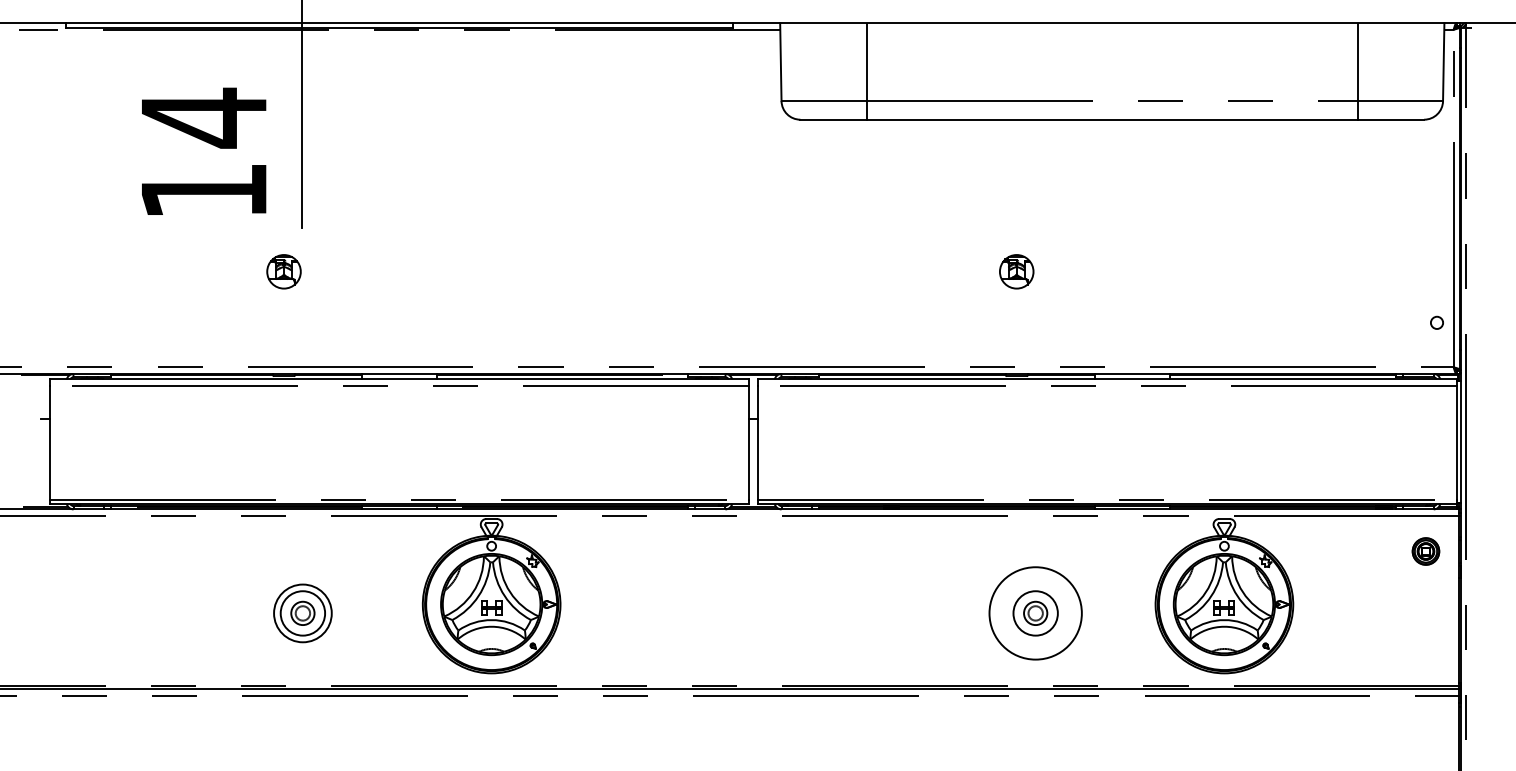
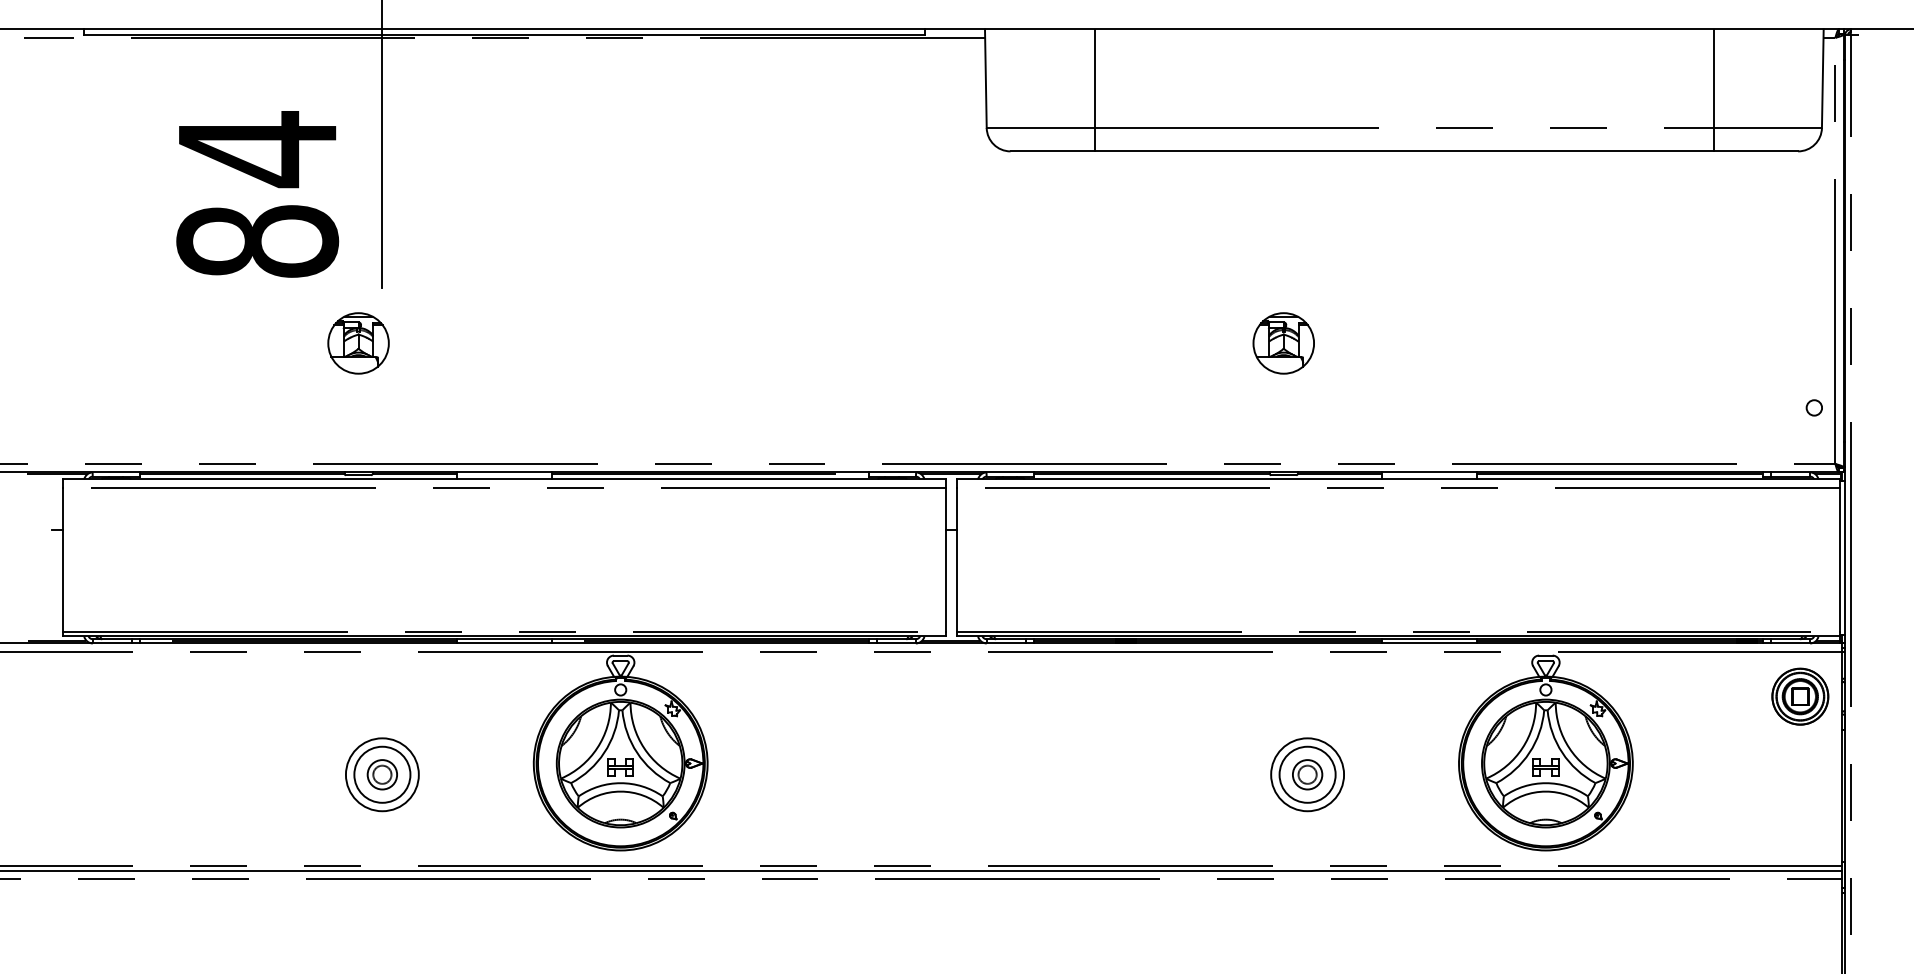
text: (203, 191) -> (257, 241), 14 -> 84
part: (283, 271) -> (358, 343), size x1.43
part: (1016, 271) -> (1283, 343), size x1.43
part: (1426, 551) -> (1800, 696), size x1.67
circle: (1035, 613) -> (1307, 774), size x0.62

